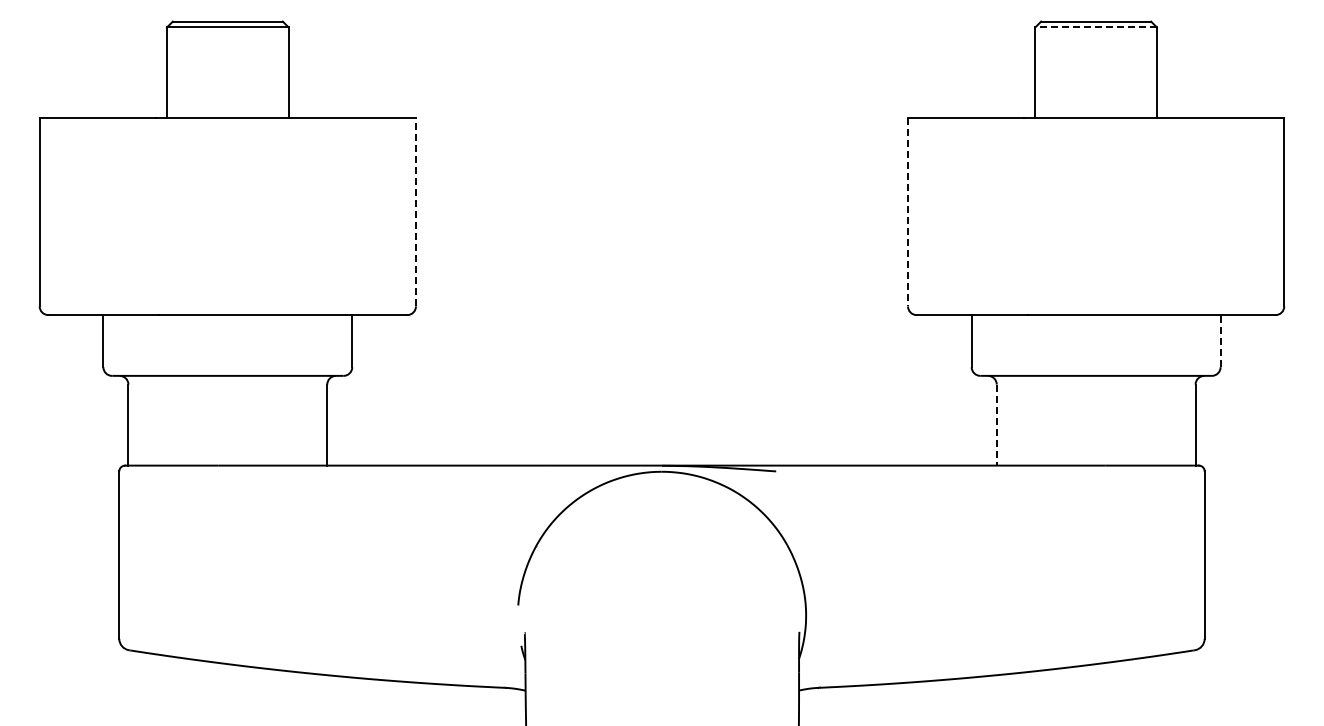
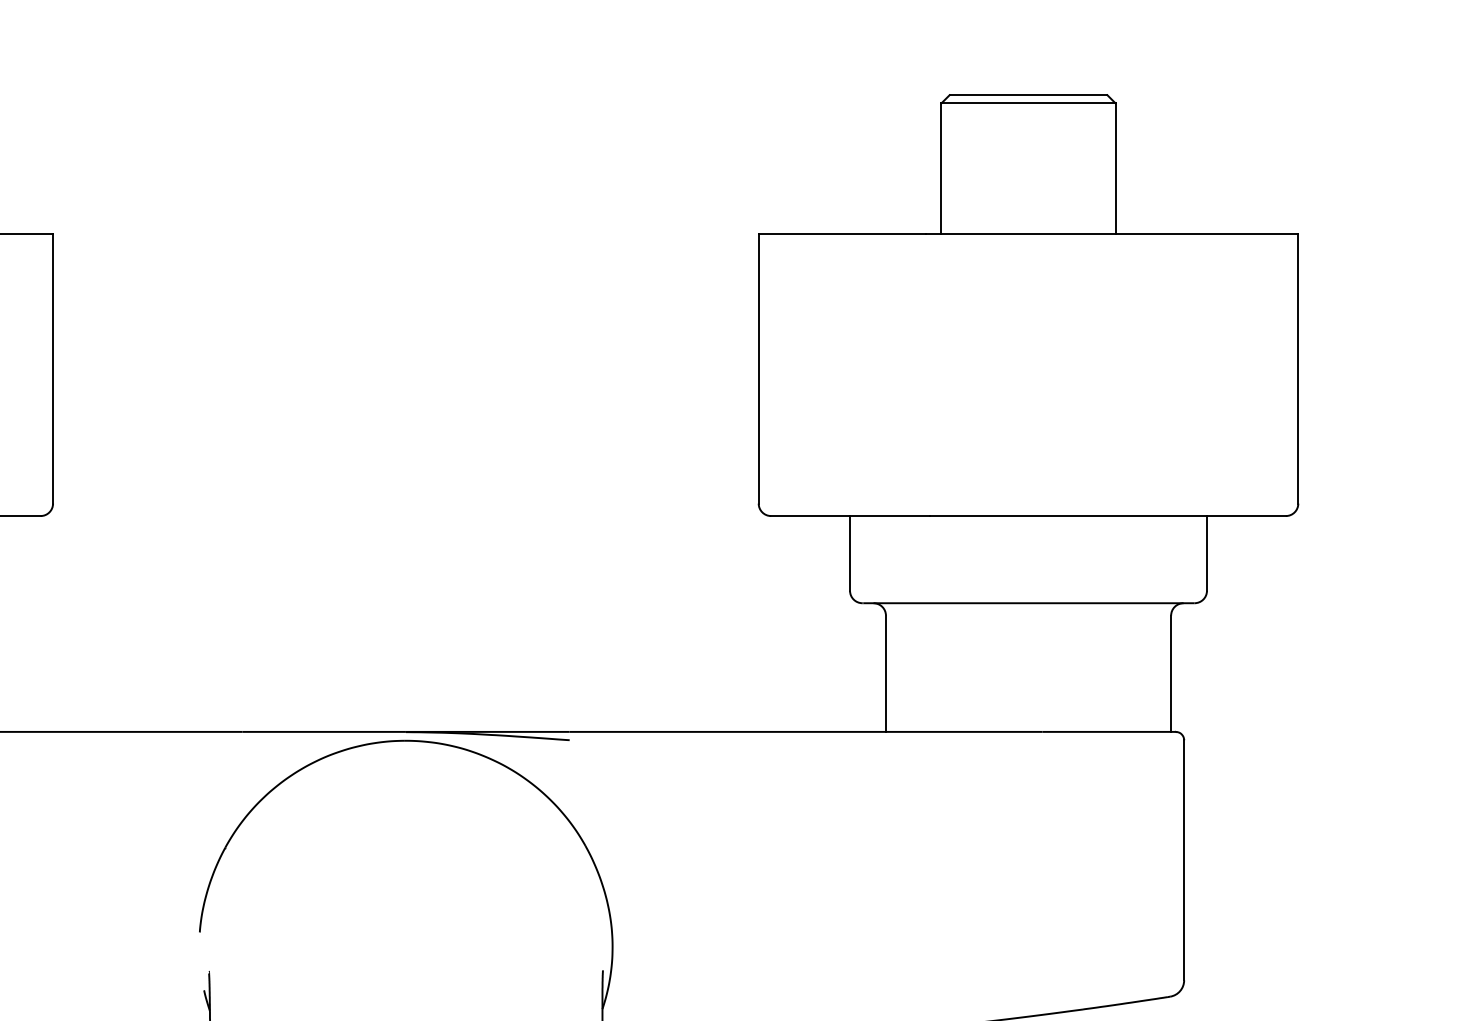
line: (1096, 27) -> (1029, 103), dashed -> solid
line: (415, 211) -> (52, 367), dashed -> solid
line: (908, 212) -> (759, 368), dashed -> solid
line: (1220, 340) -> (1206, 552), dashed -> solid
line: (996, 425) -> (885, 674), dashed -> solid

